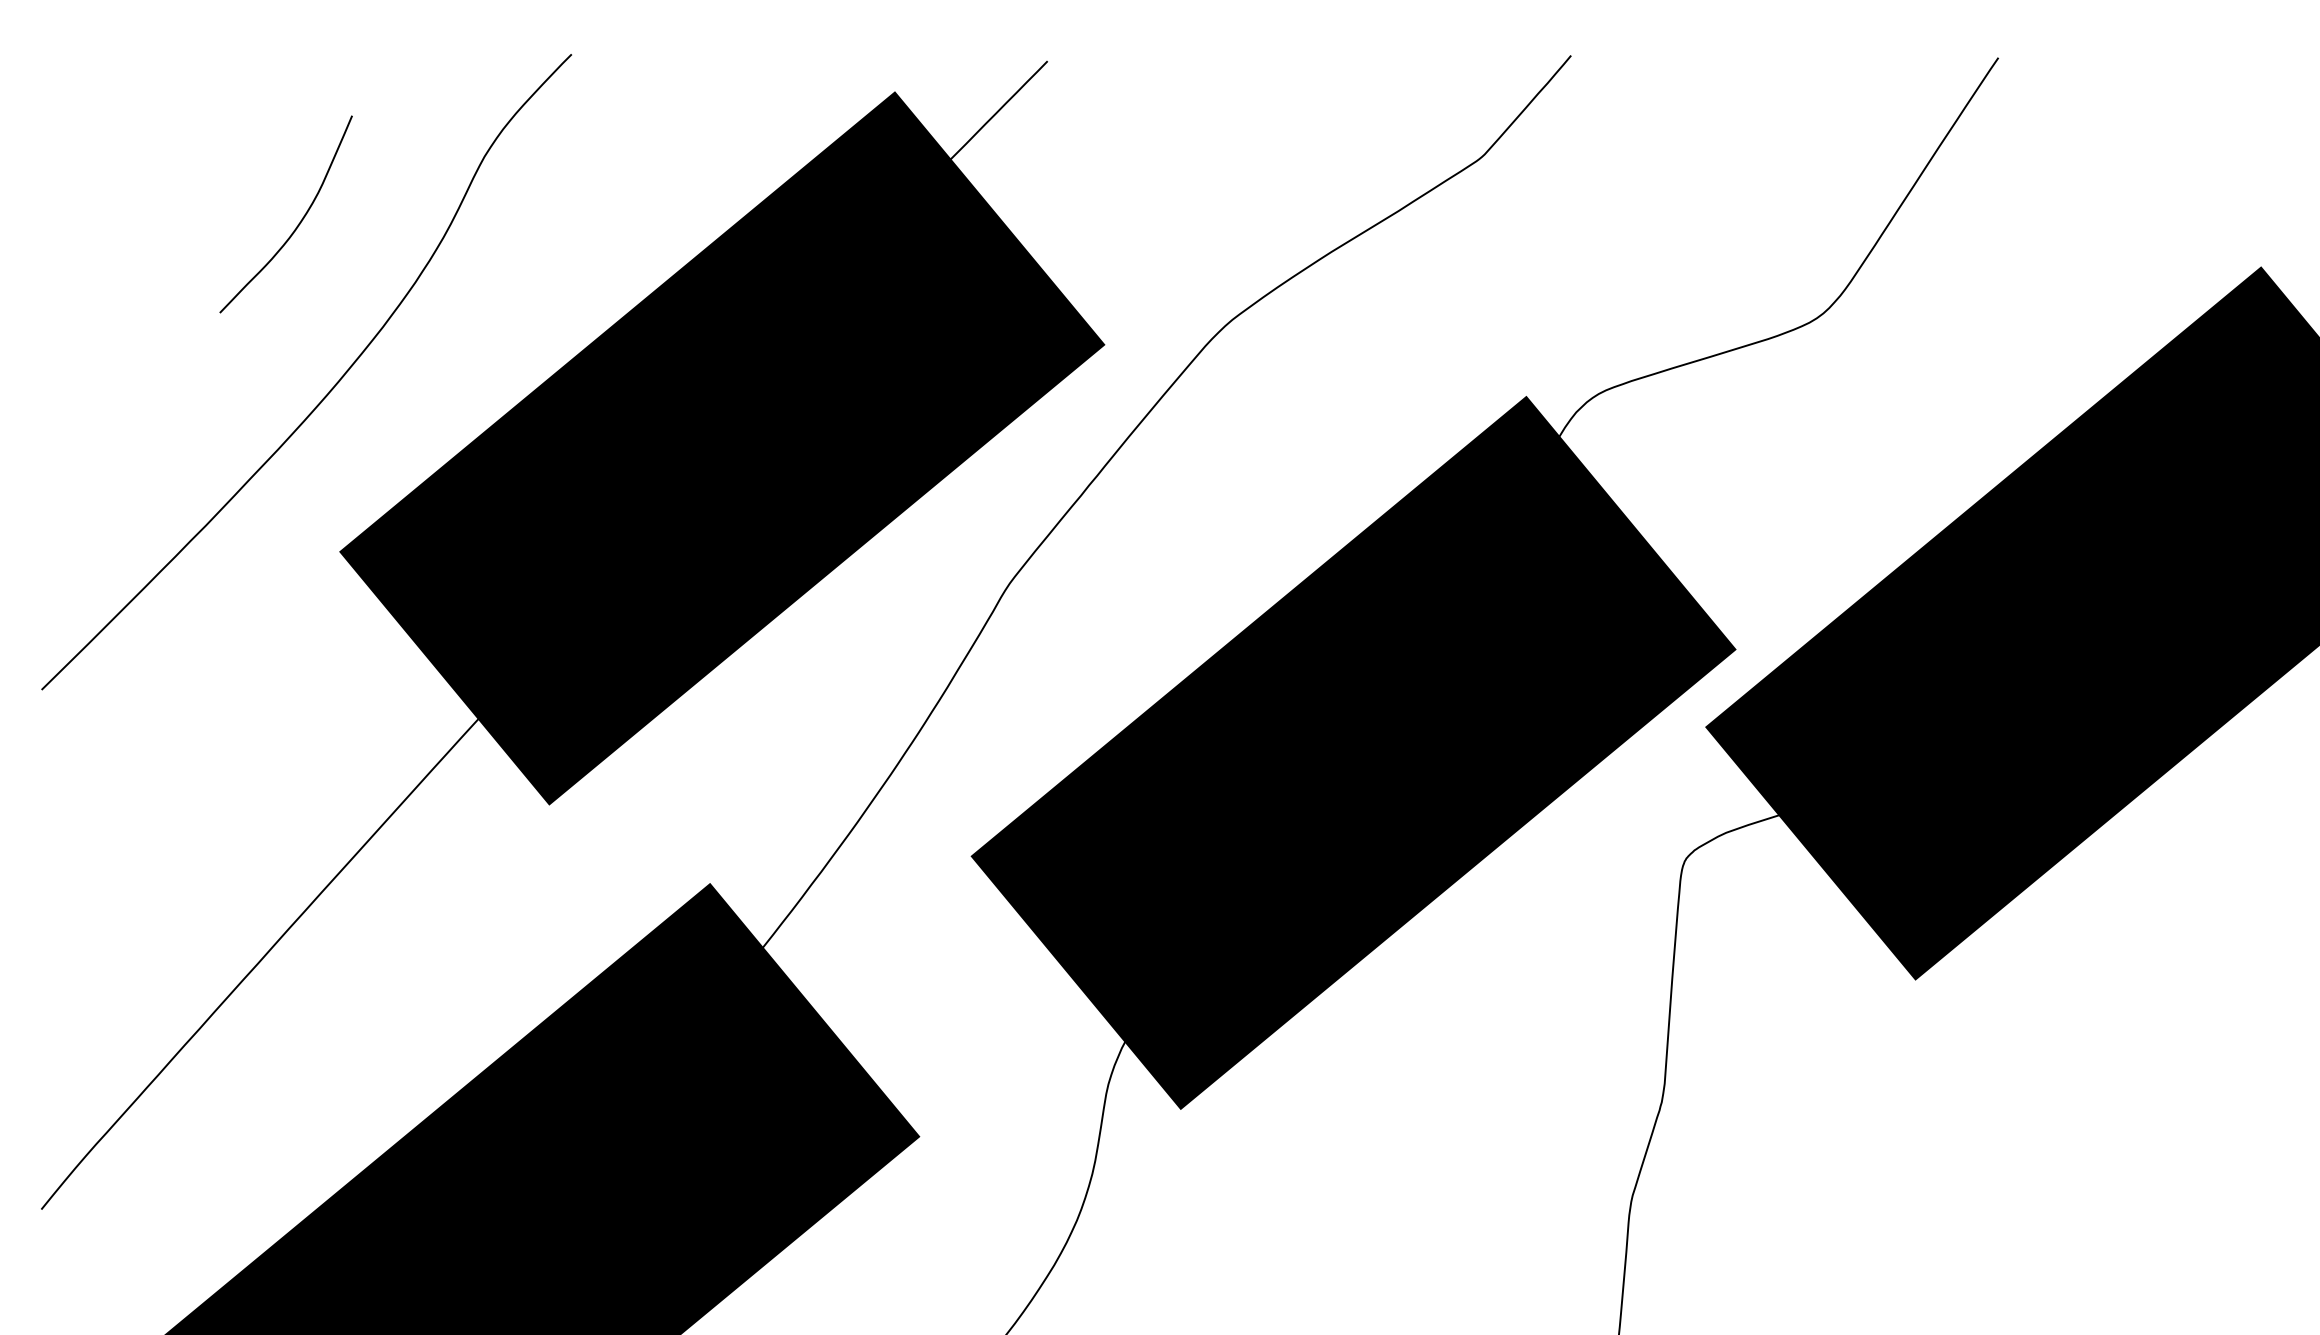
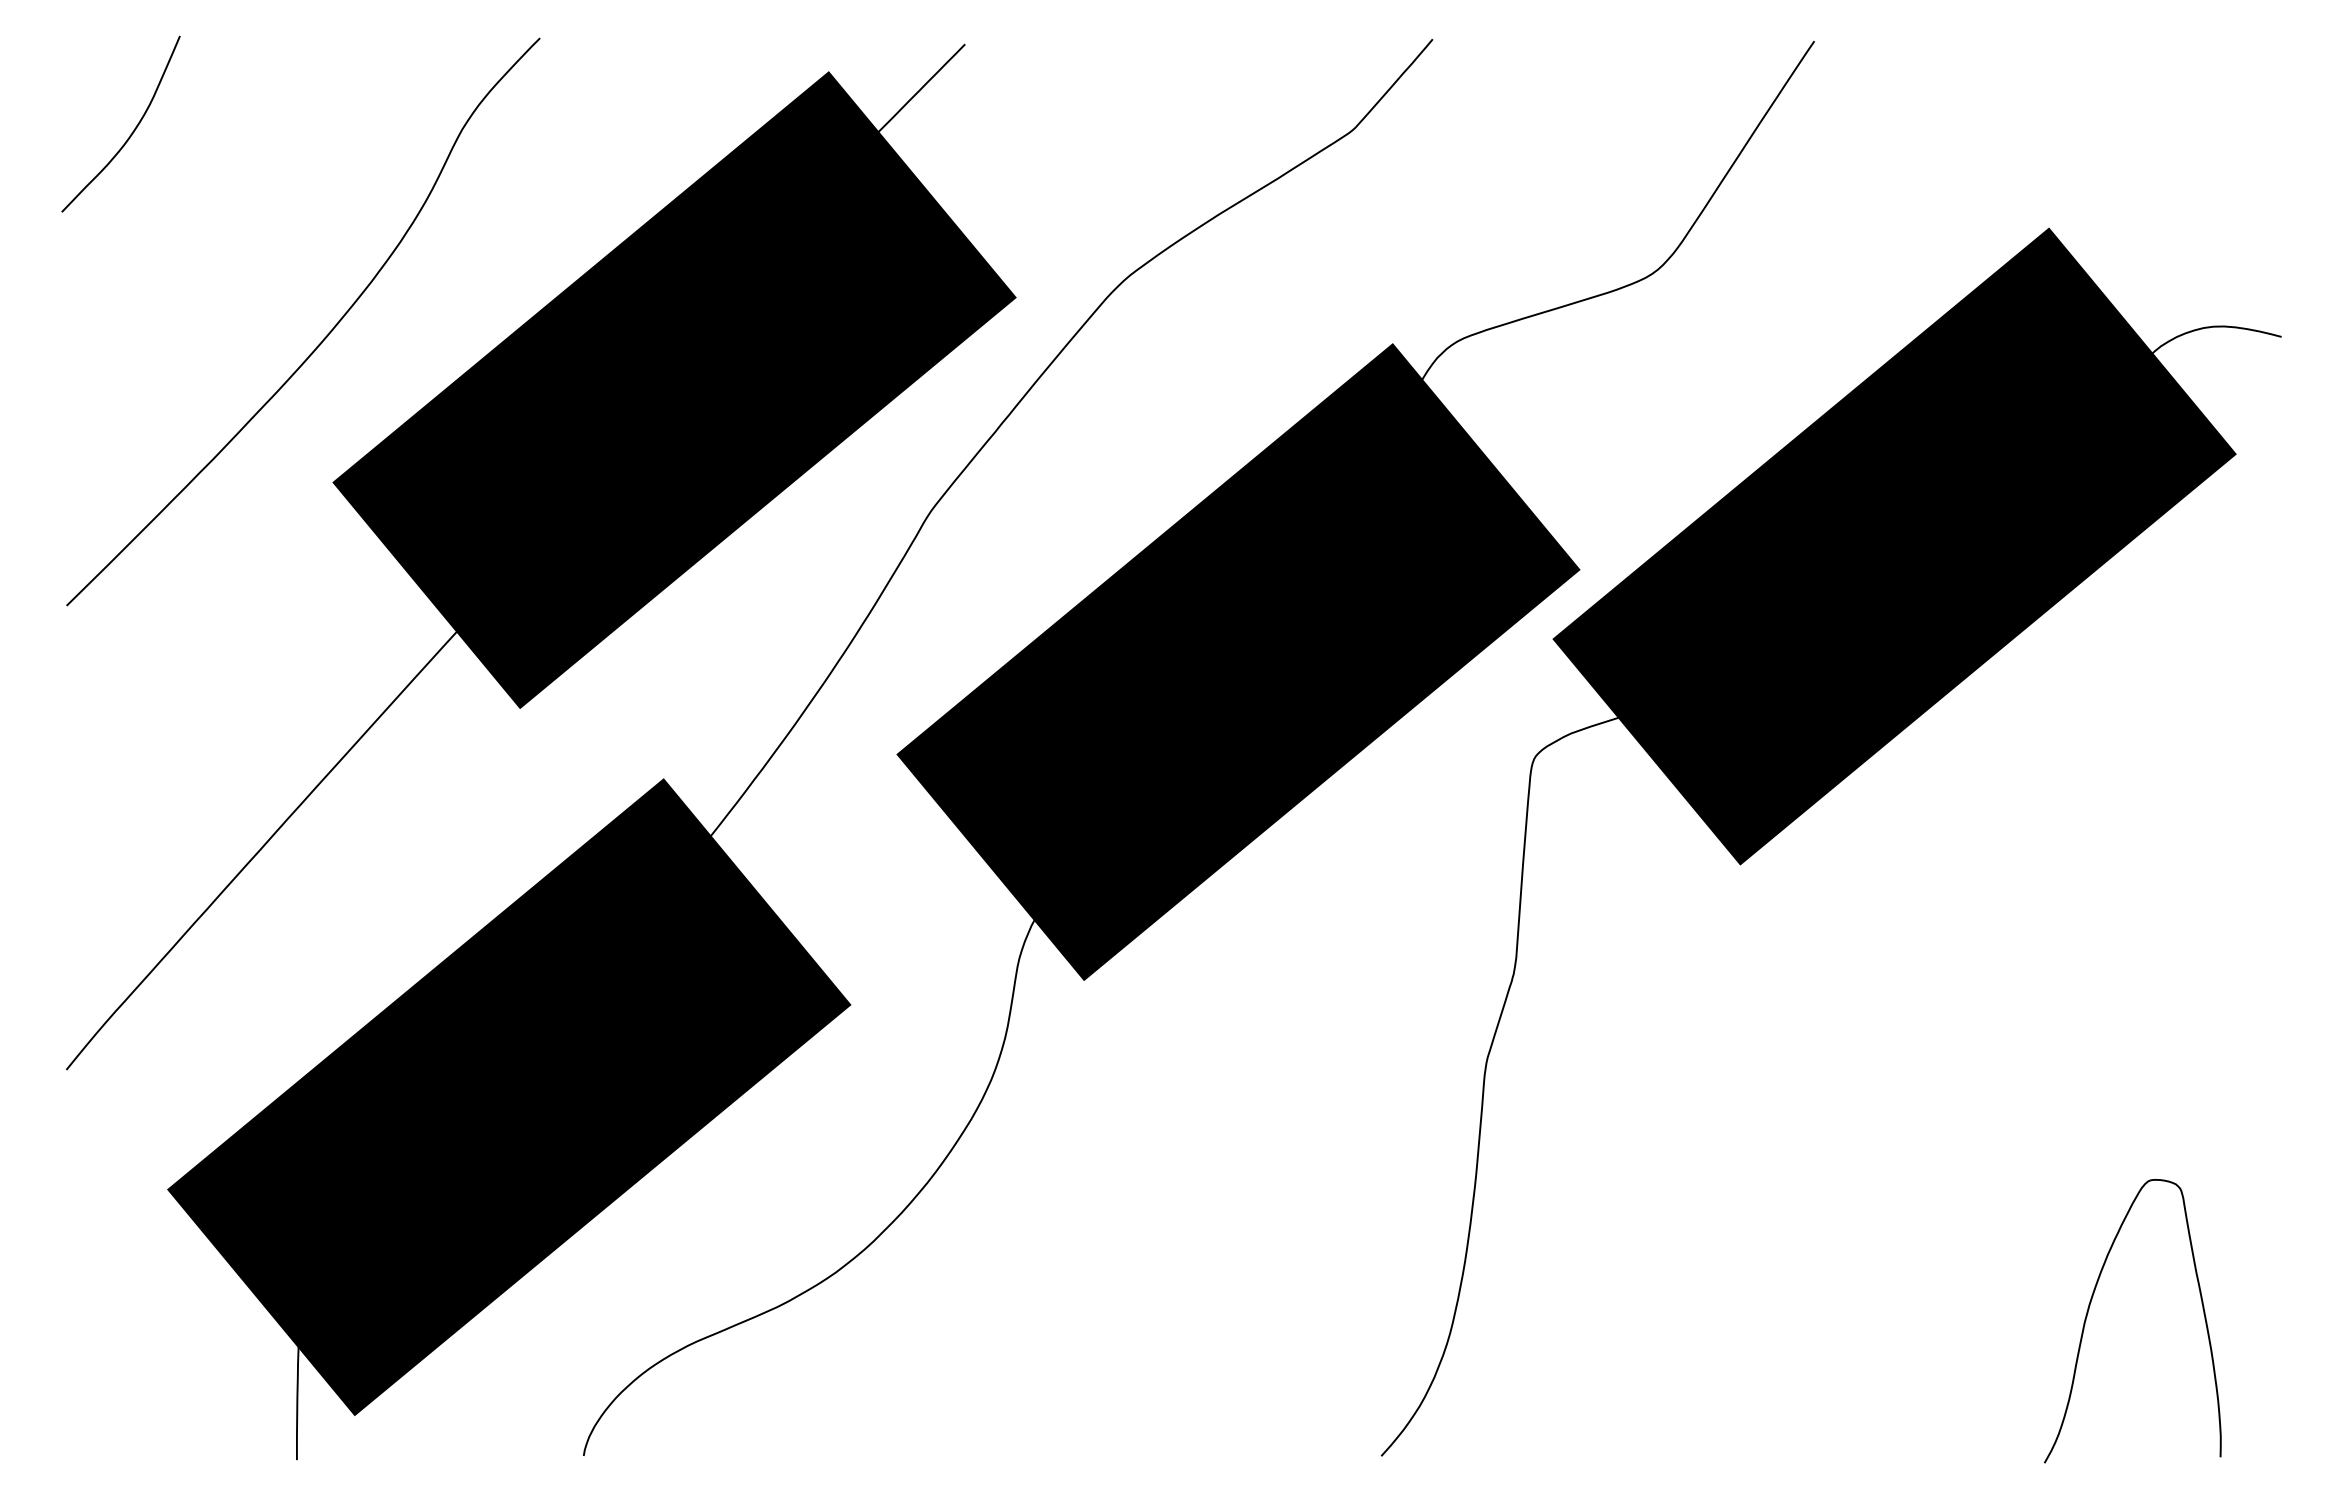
curve: (298, 222) -> (132, 131), moved

